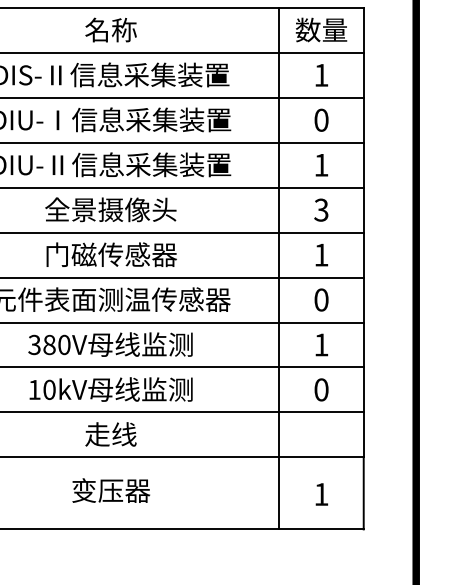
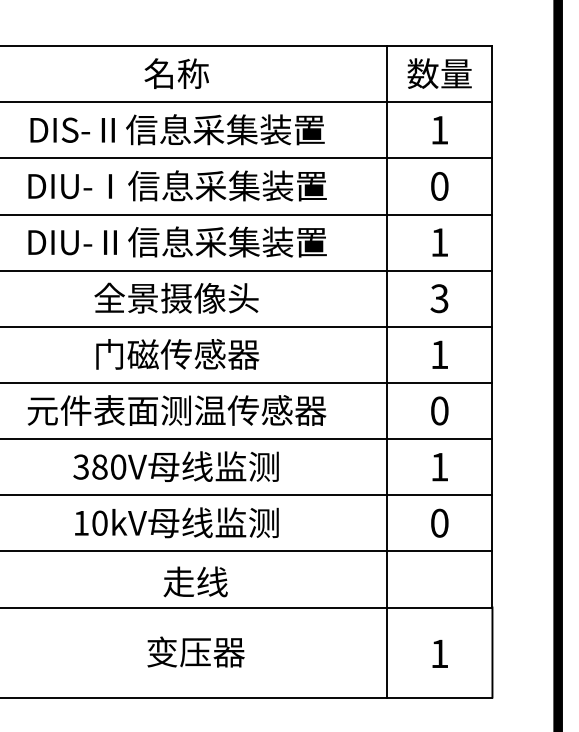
text: (110, 434) -> (195, 581), moved
text: (110, 490) -> (195, 651), moved

